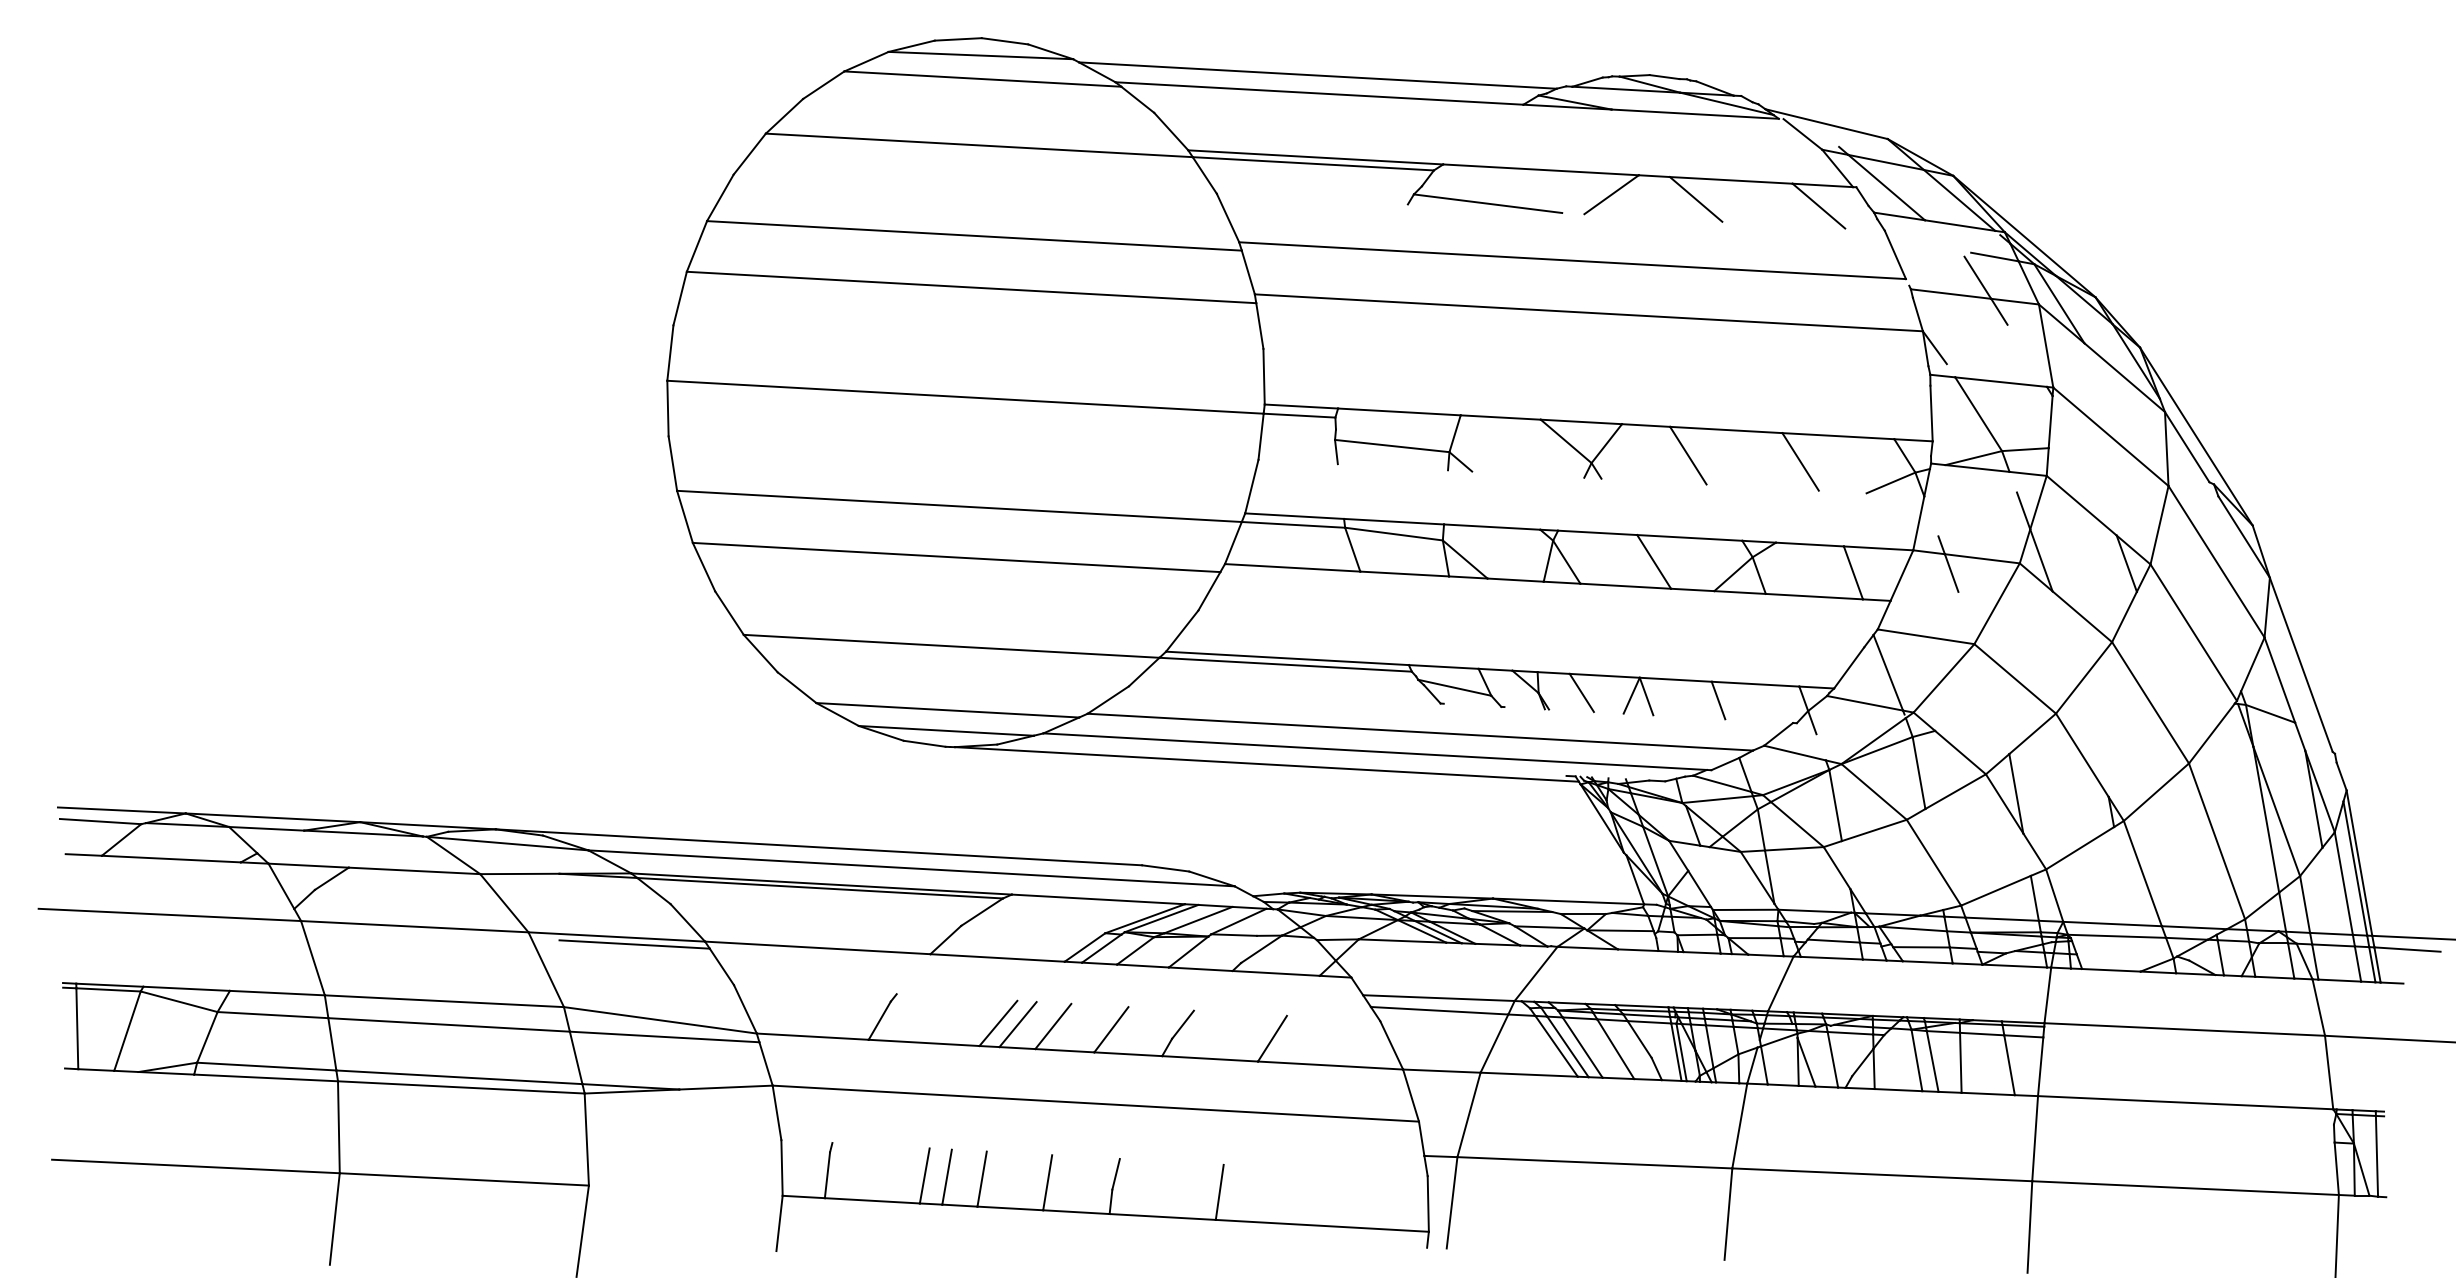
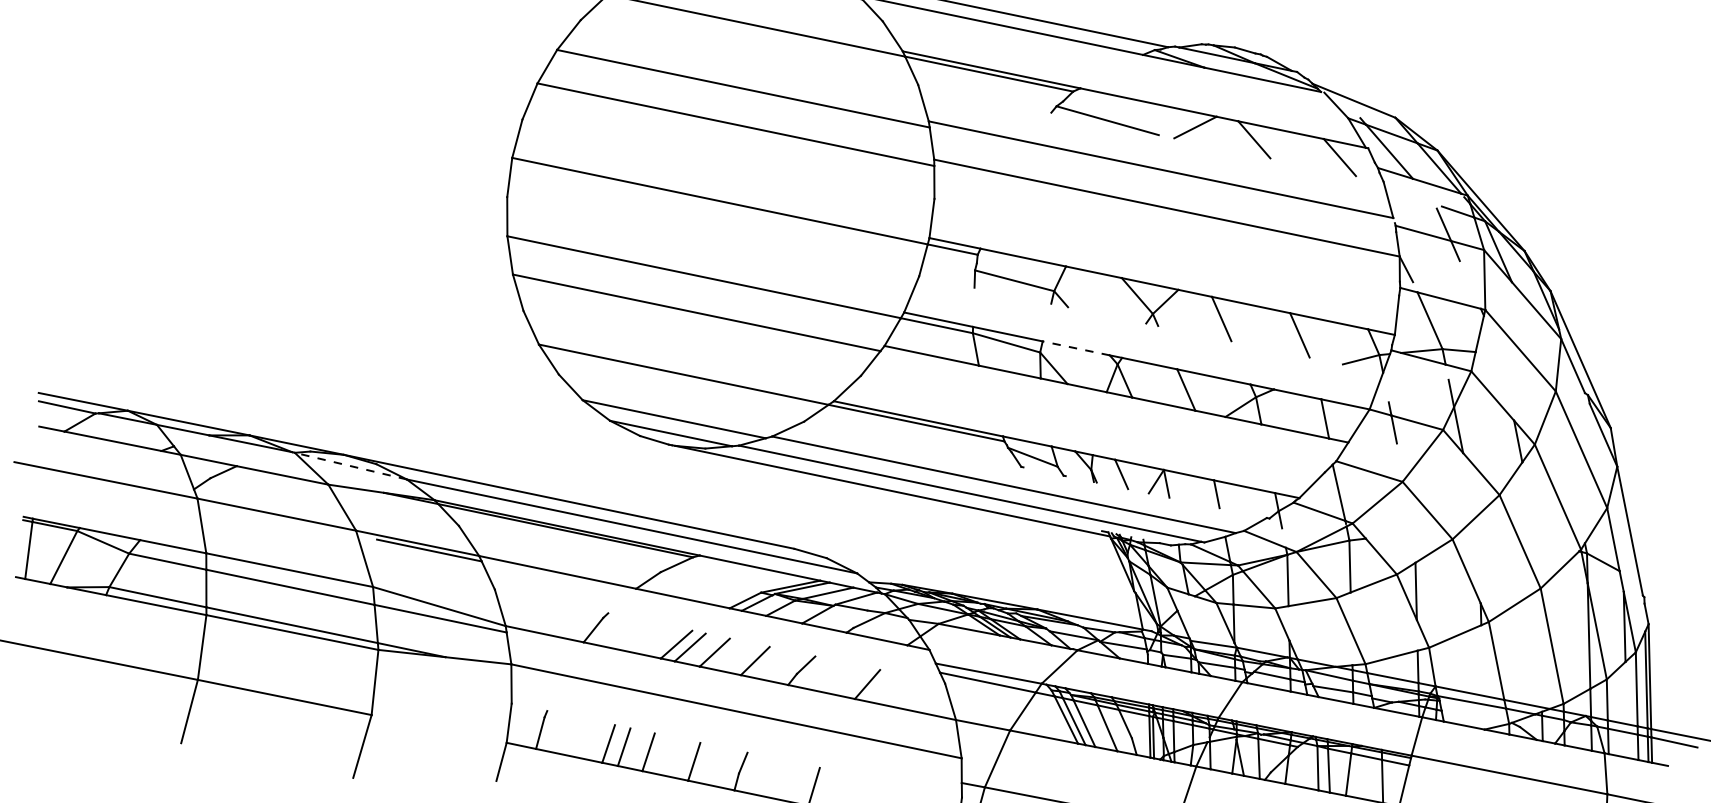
line: (1491, 527) -> (1075, 348), solid -> dashed
line: (507, 843) -> (350, 466), solid -> dashed

